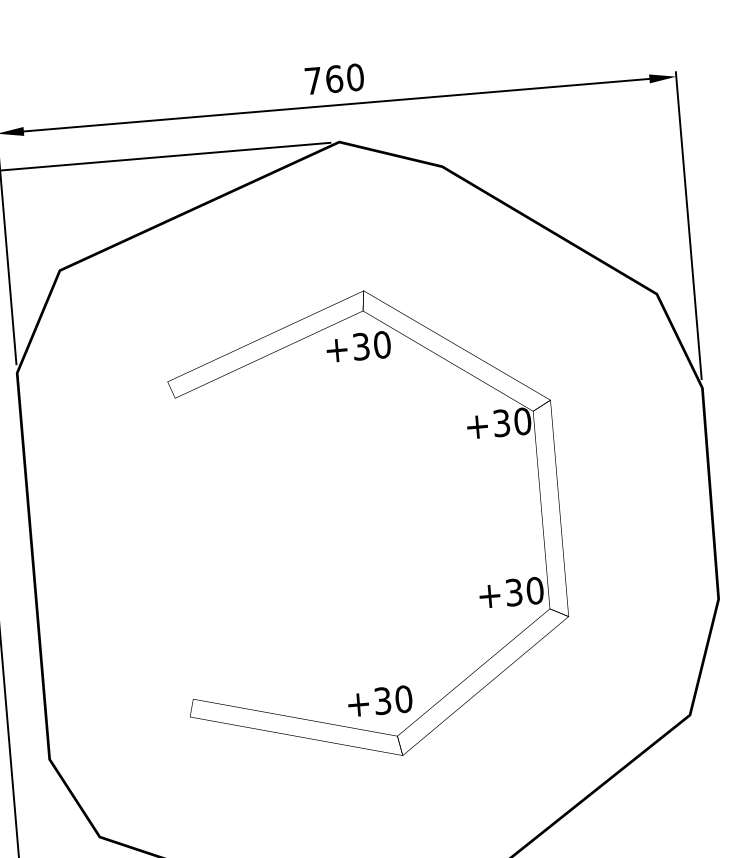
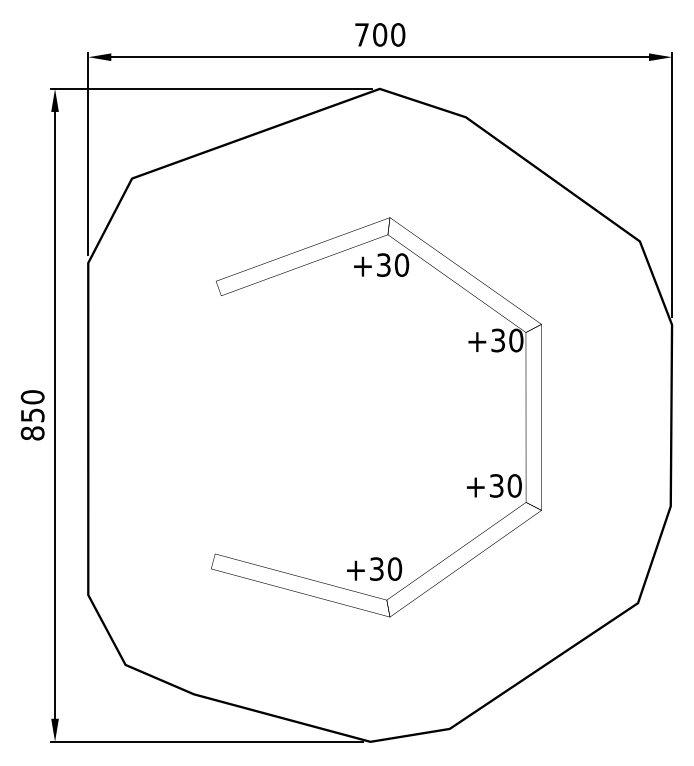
text: (334, 78) -> (380, 34), 760 -> 700

